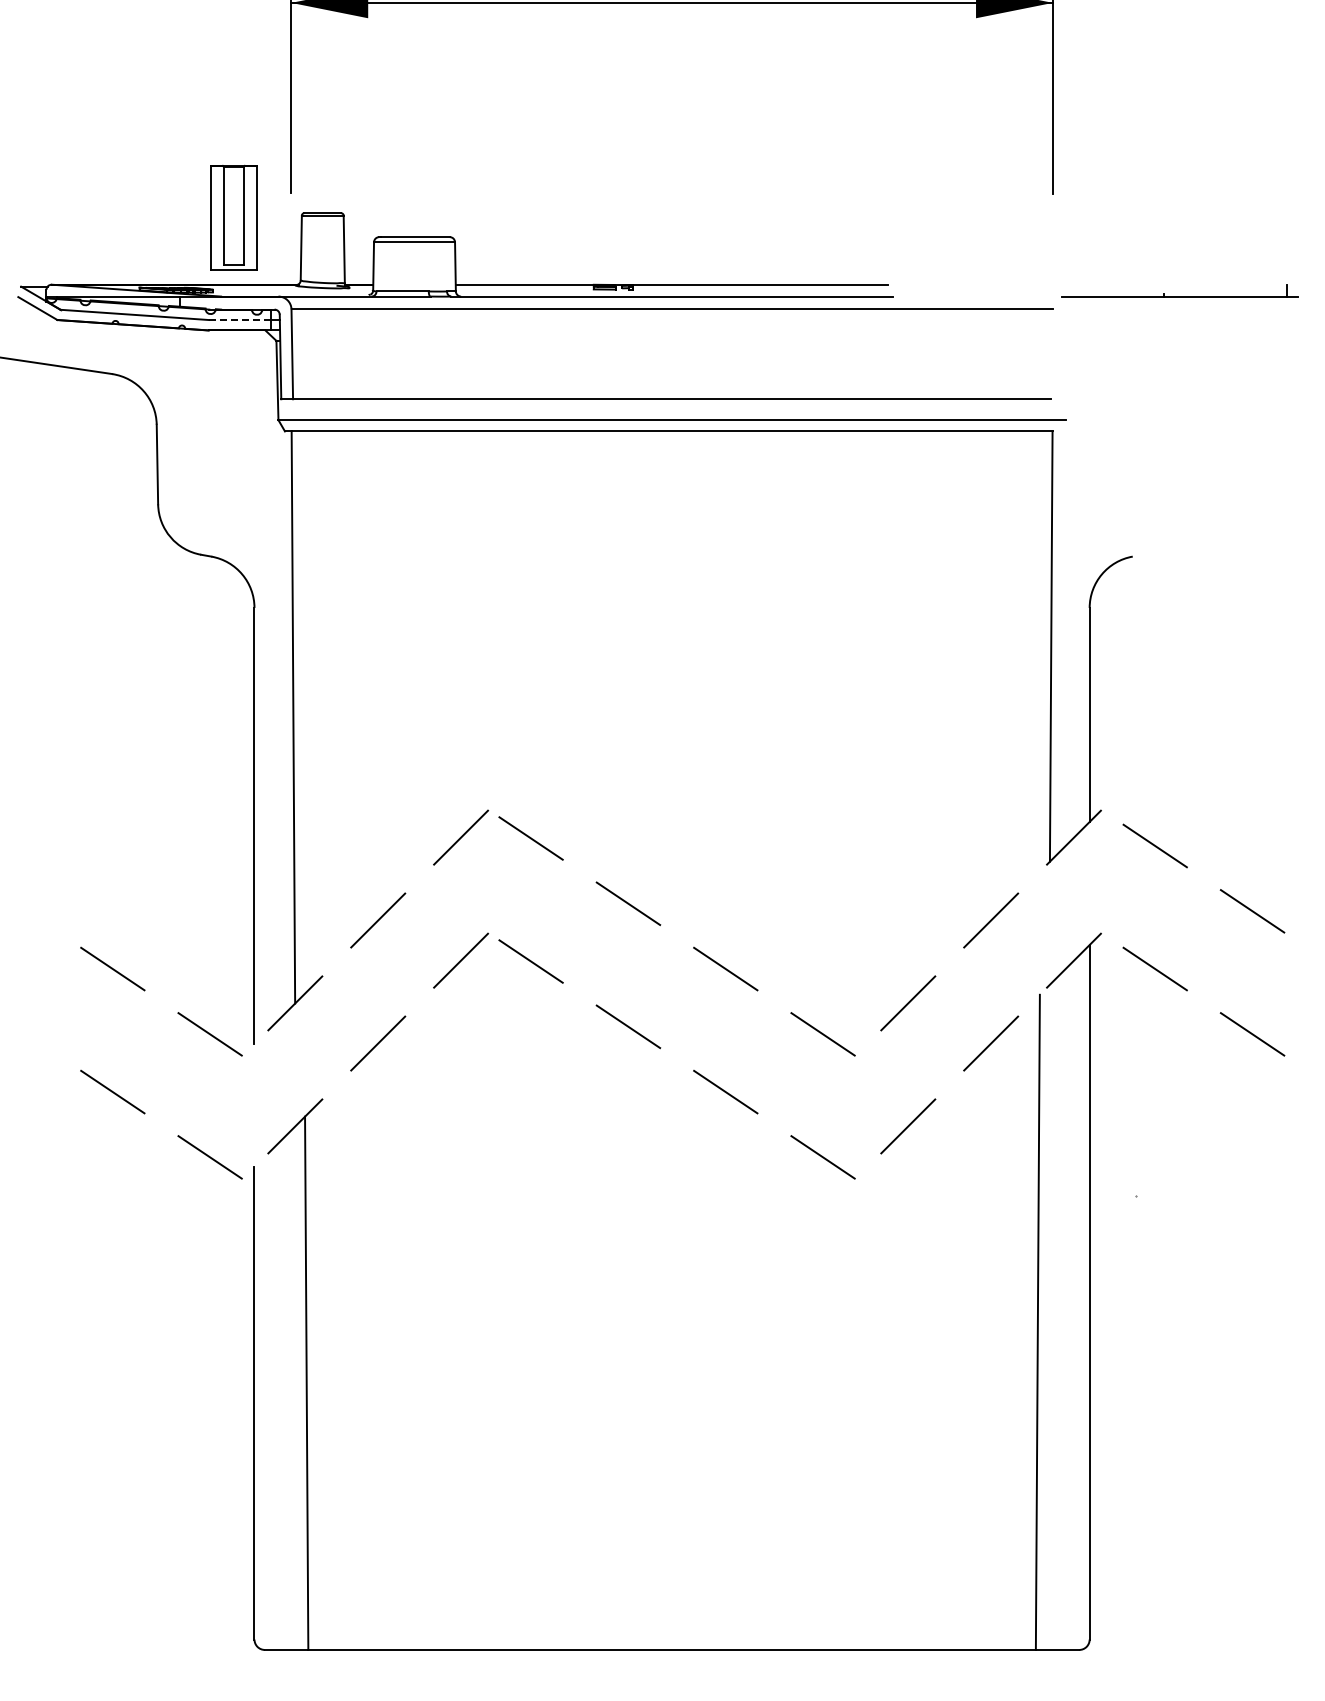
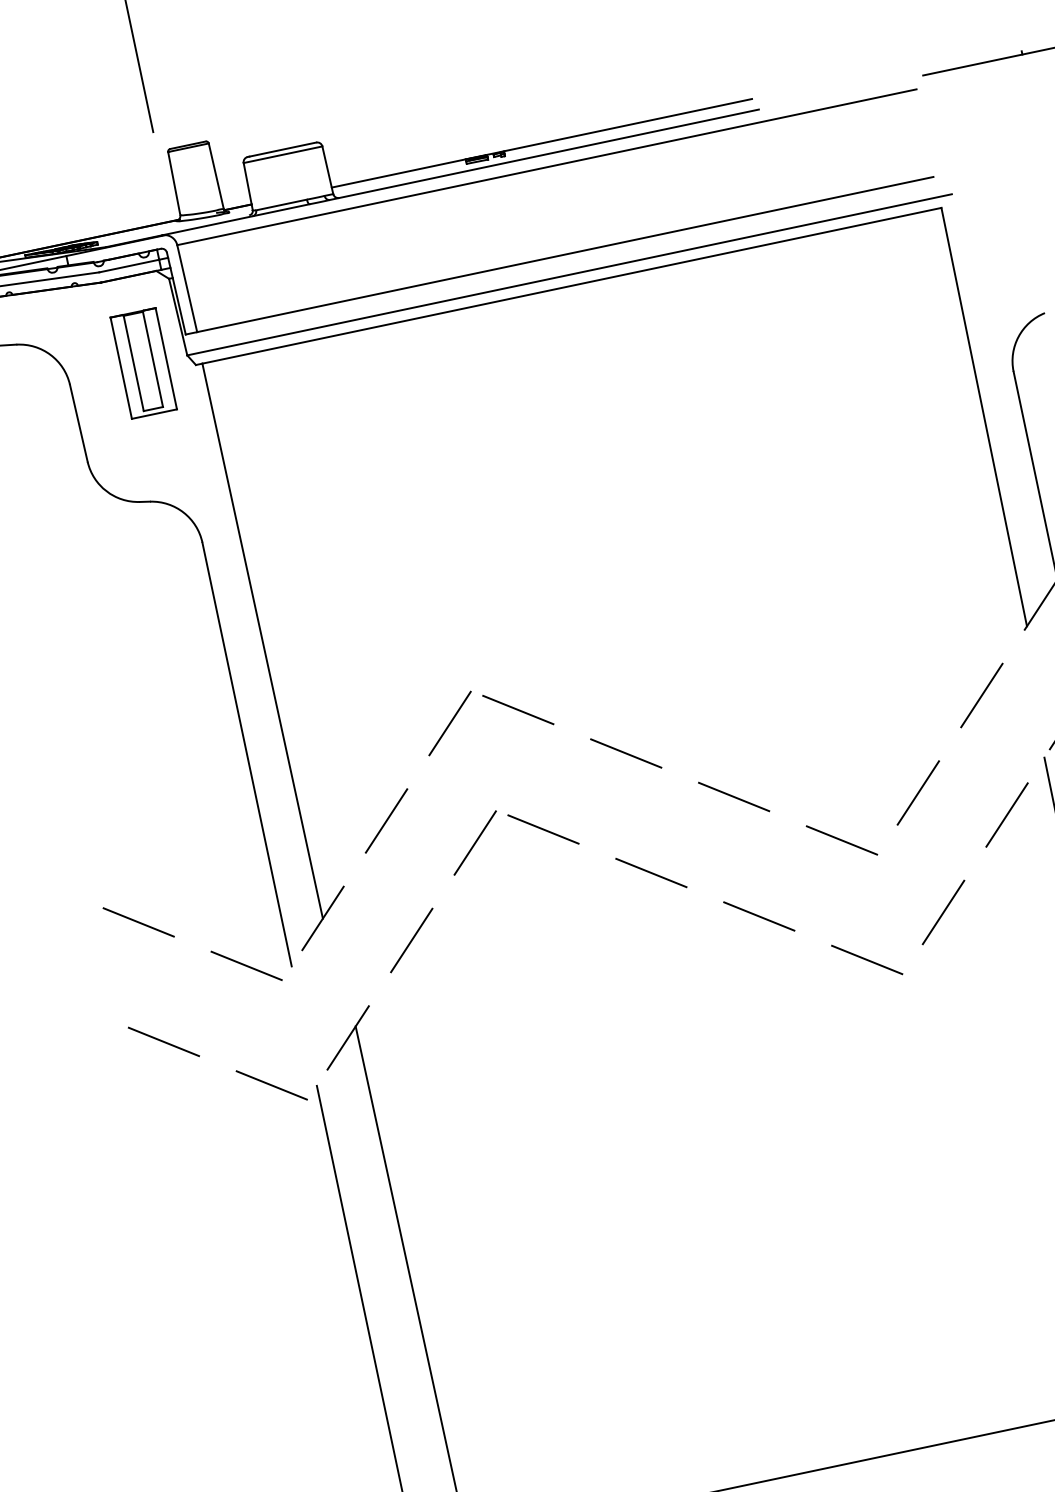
part: (233, 217) -> (143, 363), moved
line: (239, 320) -> (129, 266), dashed -> solid

